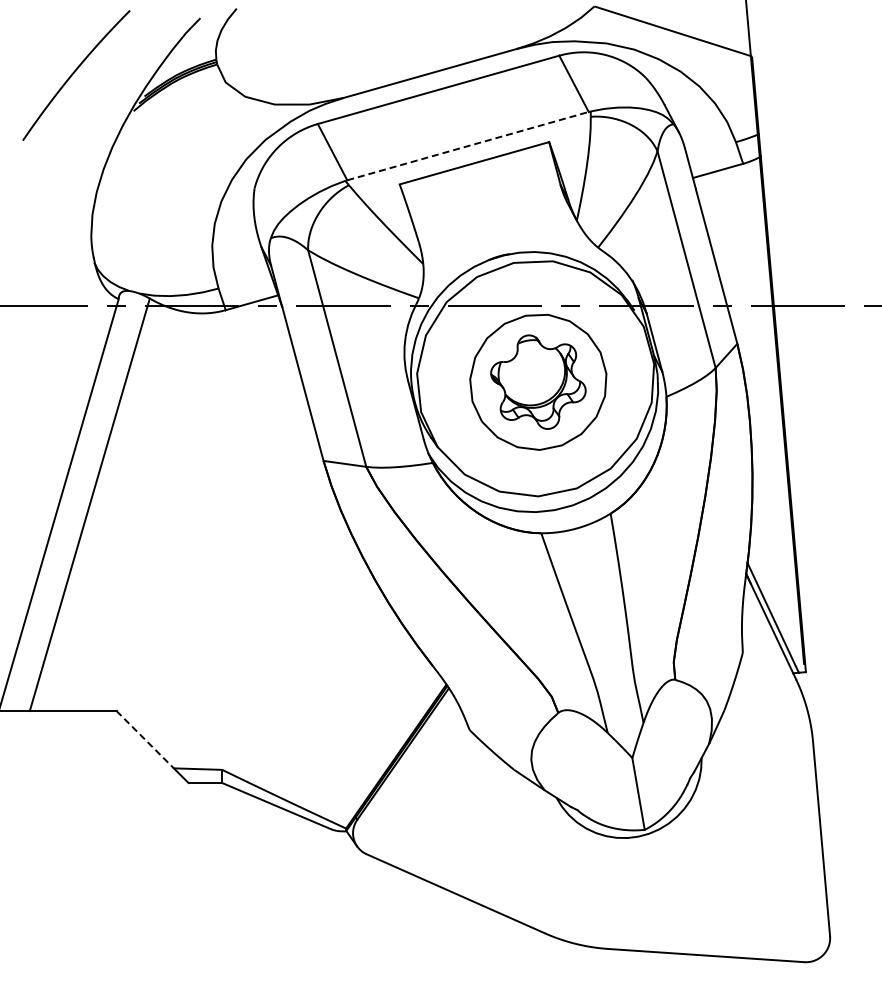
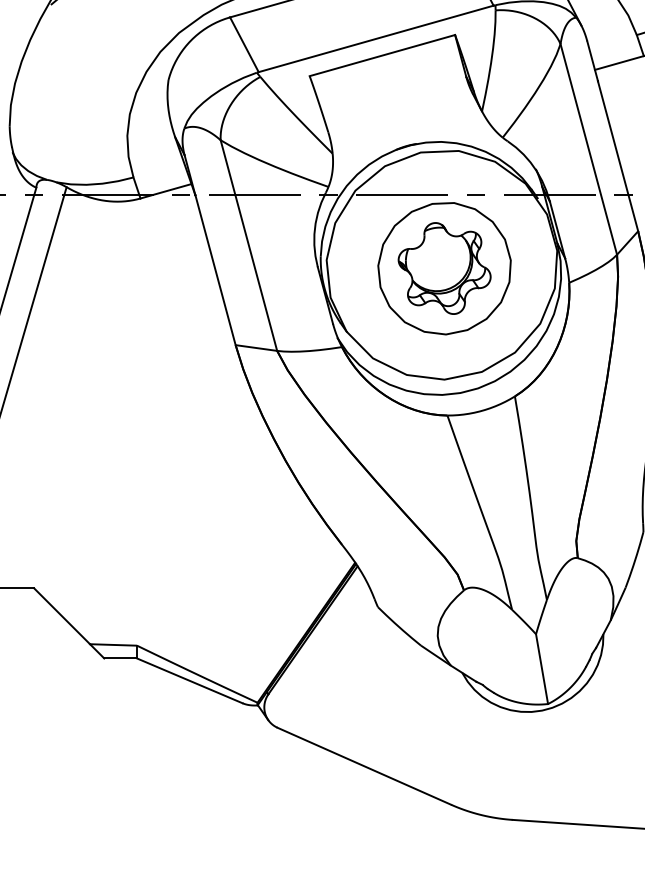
line: (468, 146) -> (376, 39), dashed -> solid
line: (145, 739) -> (62, 616), dashed -> solid

